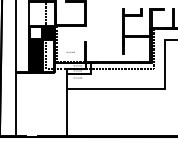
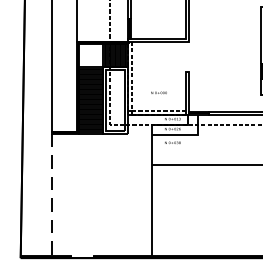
line: (15, 105) -> (51, 196), solid -> dashed

